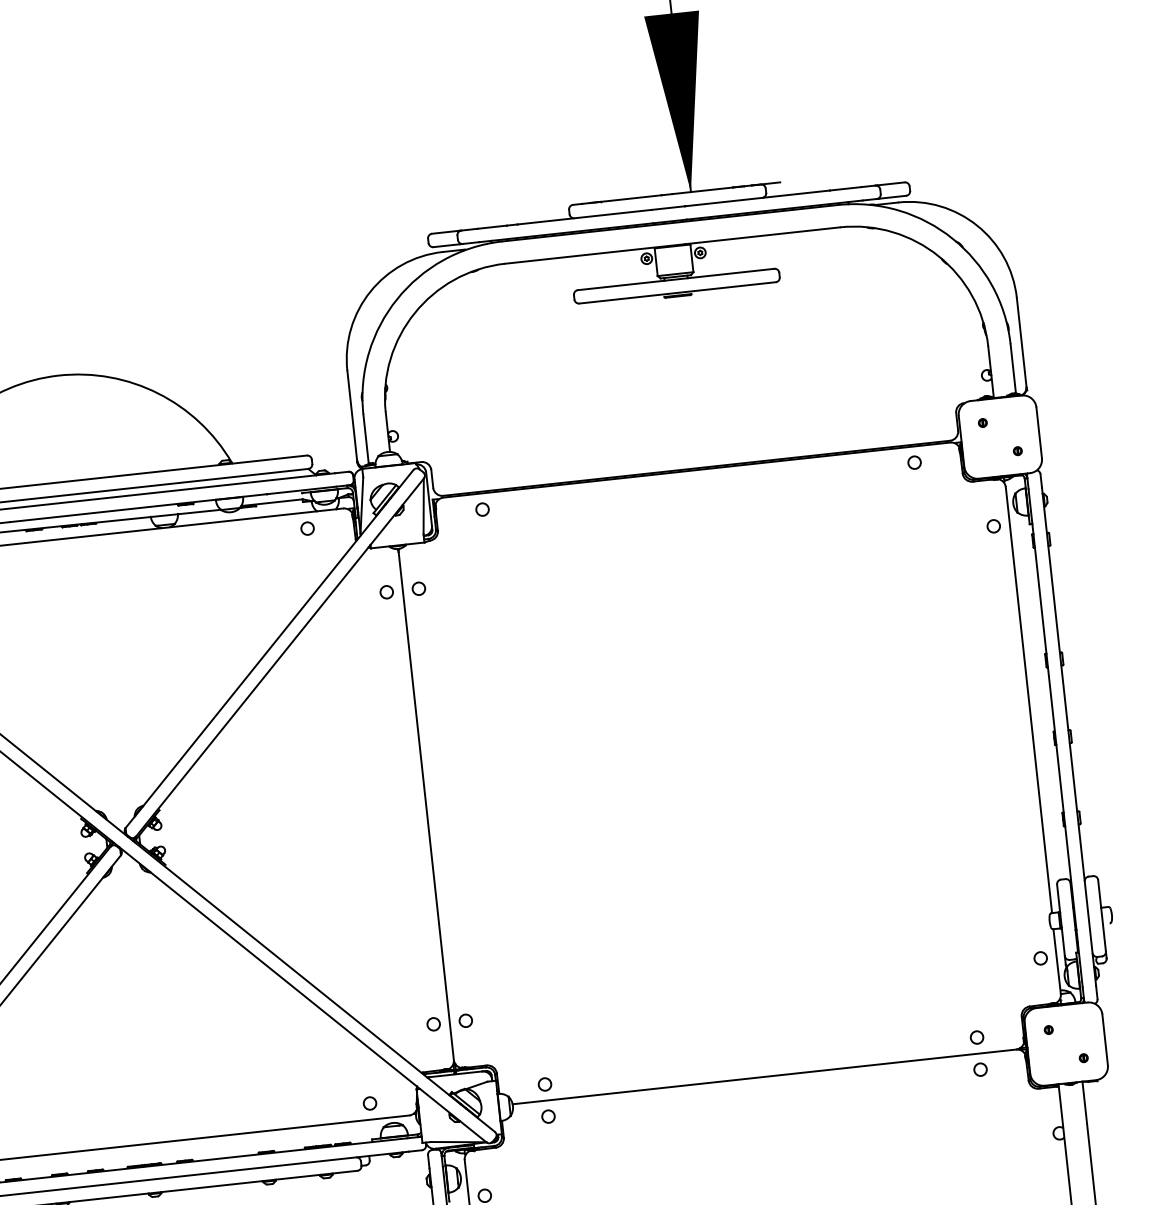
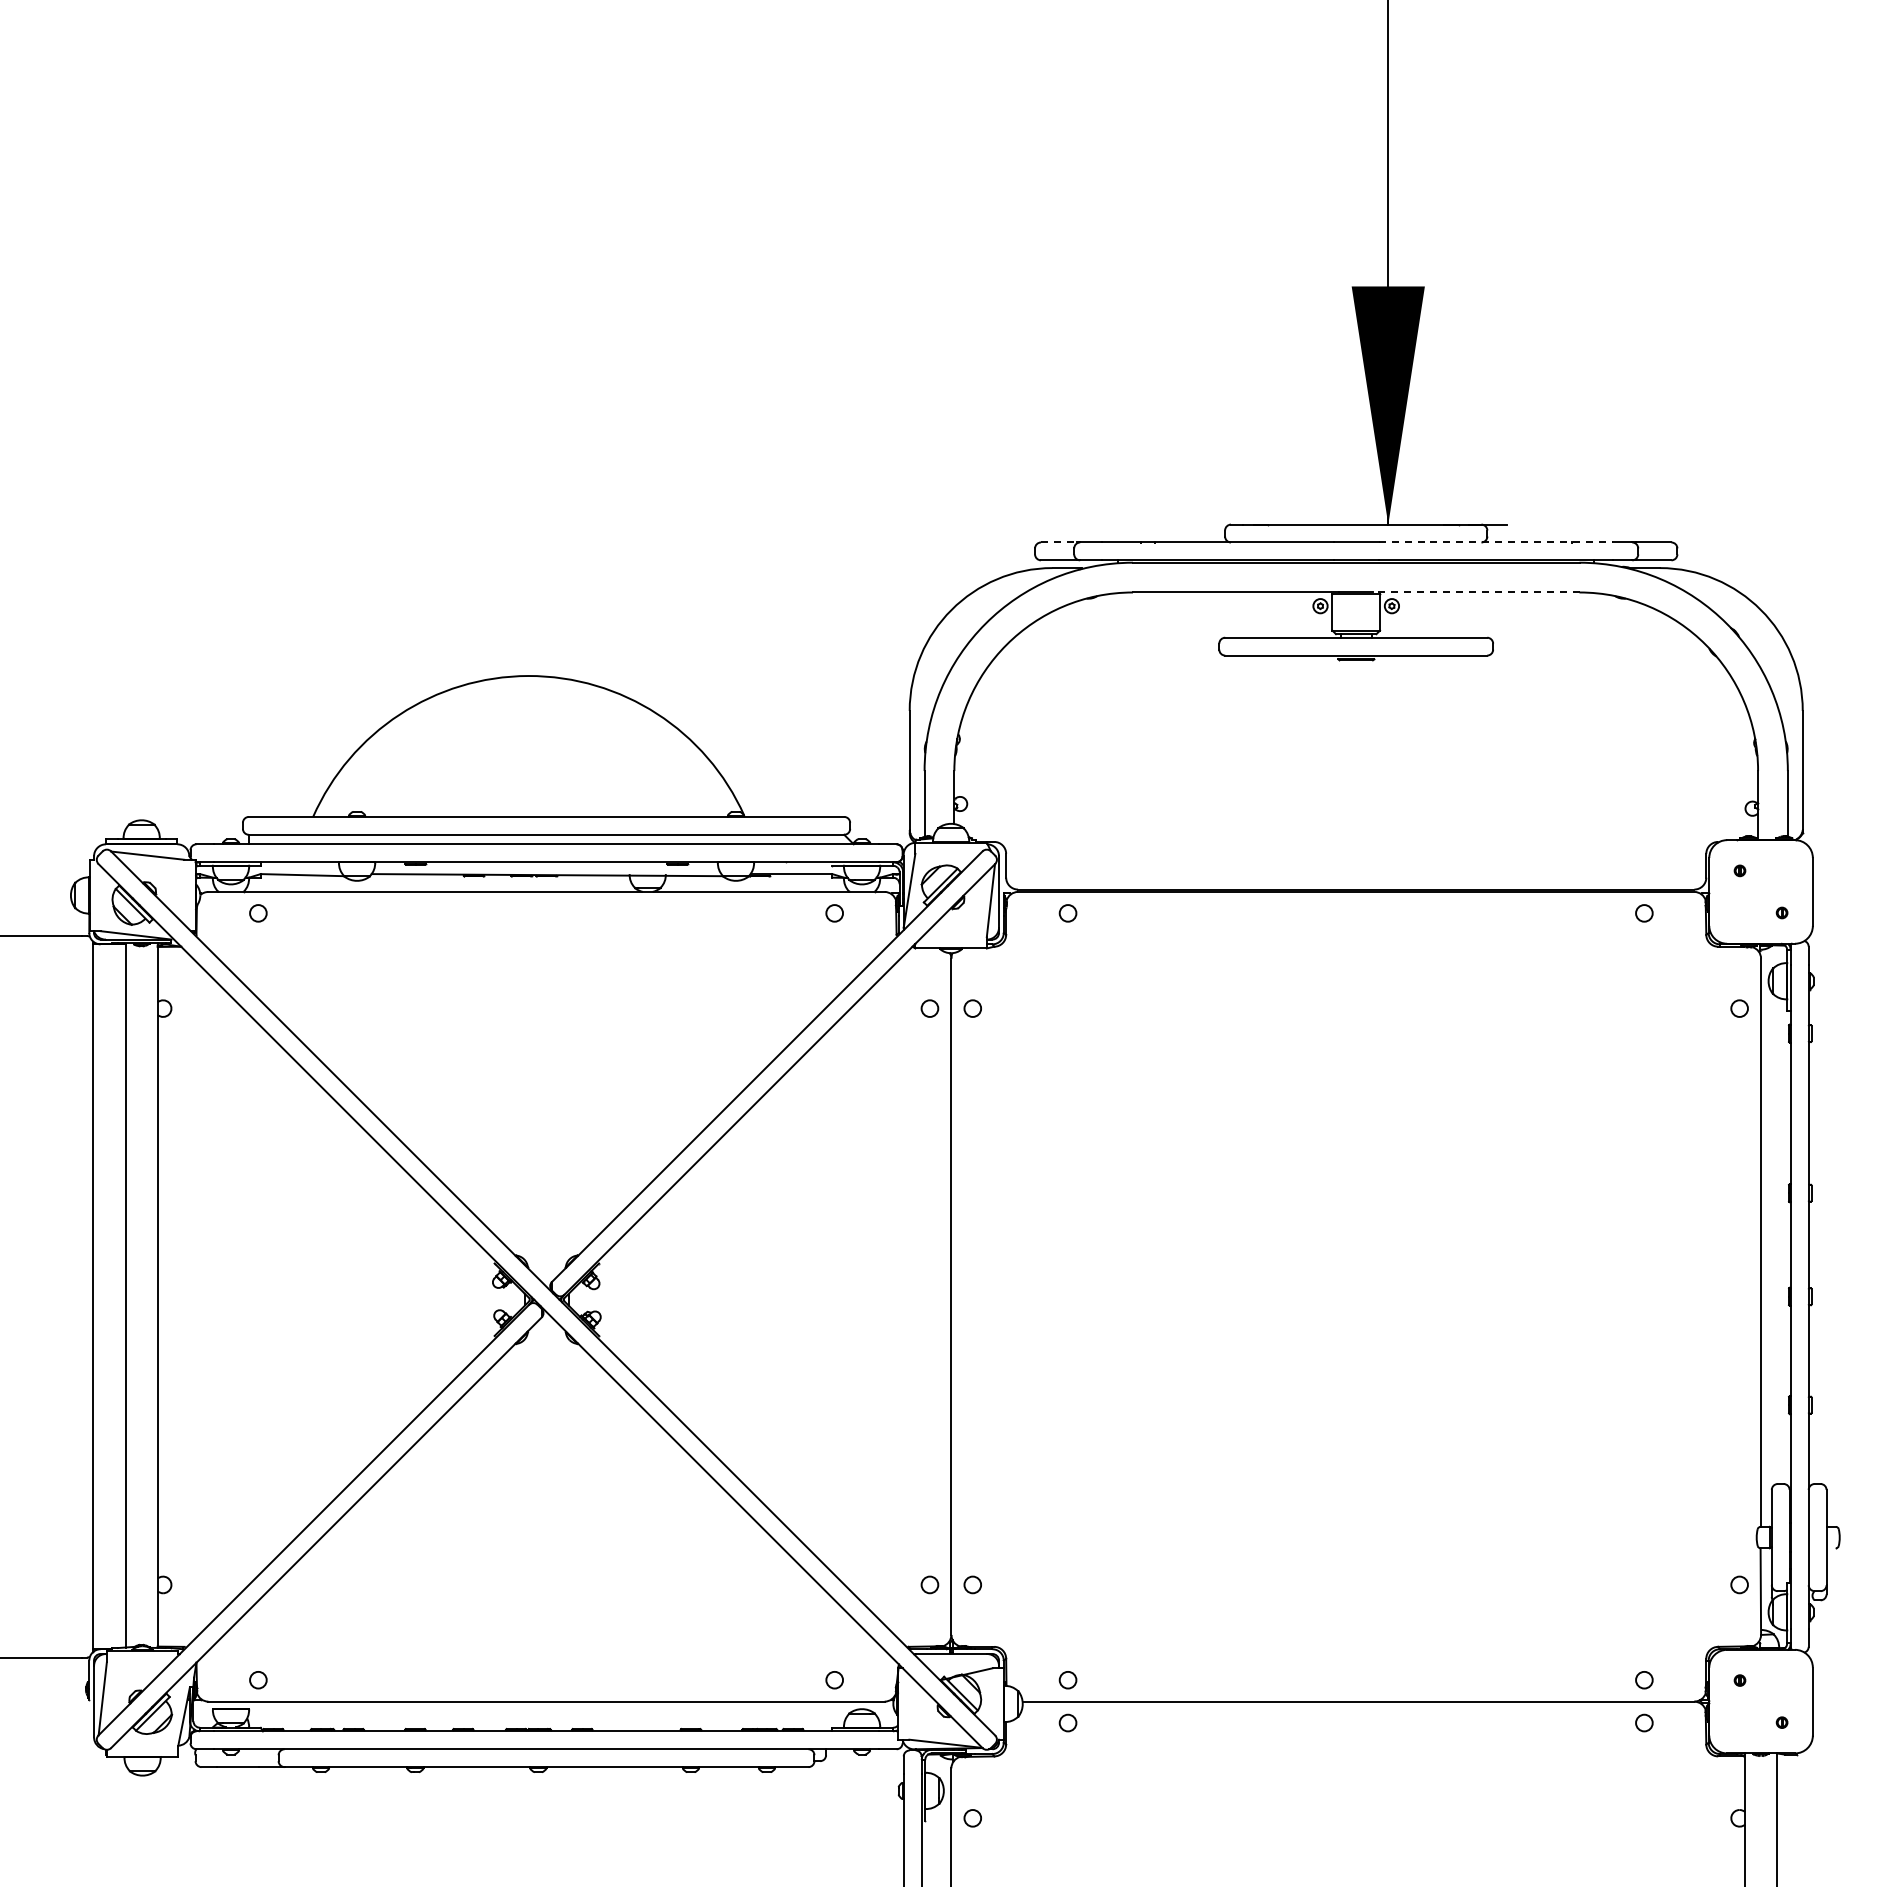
line: (773, 196) -> (1496, 542), solid -> dashed
line: (445, 232) -> (1058, 542), solid -> dashed
line: (761, 235) -> (1475, 592), solid -> dashed

